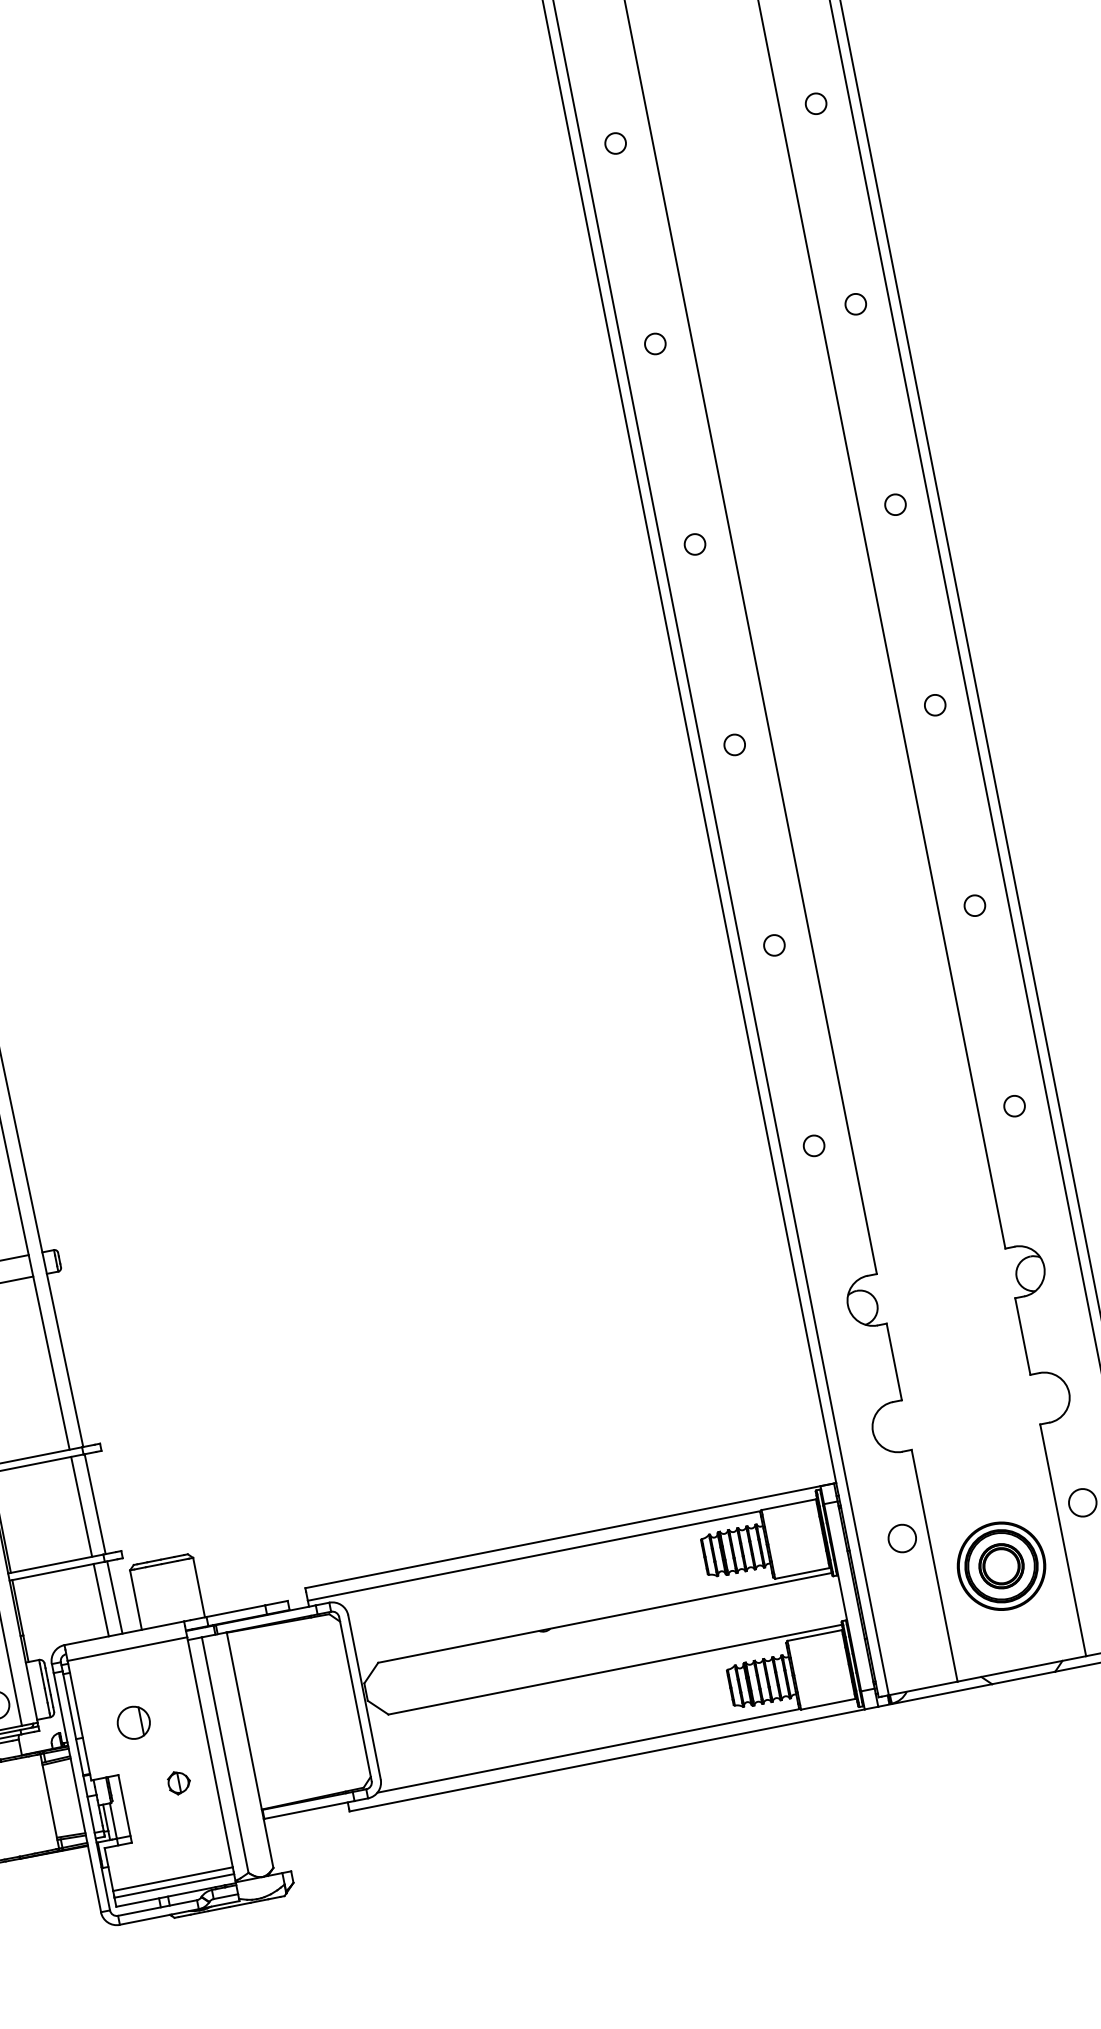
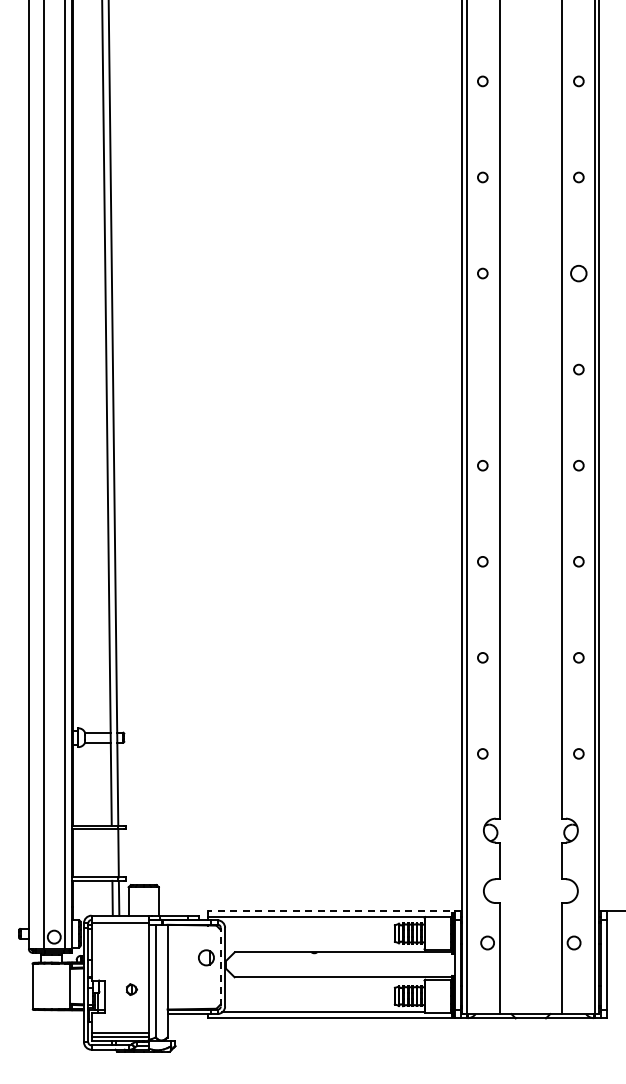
circle: (815, 103) -> (578, 273), size x1.6
circle: (654, 343) -> (482, 369), removed
line: (80, 1507) -> (111, 853), removed
line: (569, 1536) -> (334, 911), solid -> dashed
part: (1000, 1565) -> (530, 964), removed
line: (354, 1697) -> (220, 966), solid -> dashed
part: (133, 1722) -> (206, 957), moved

